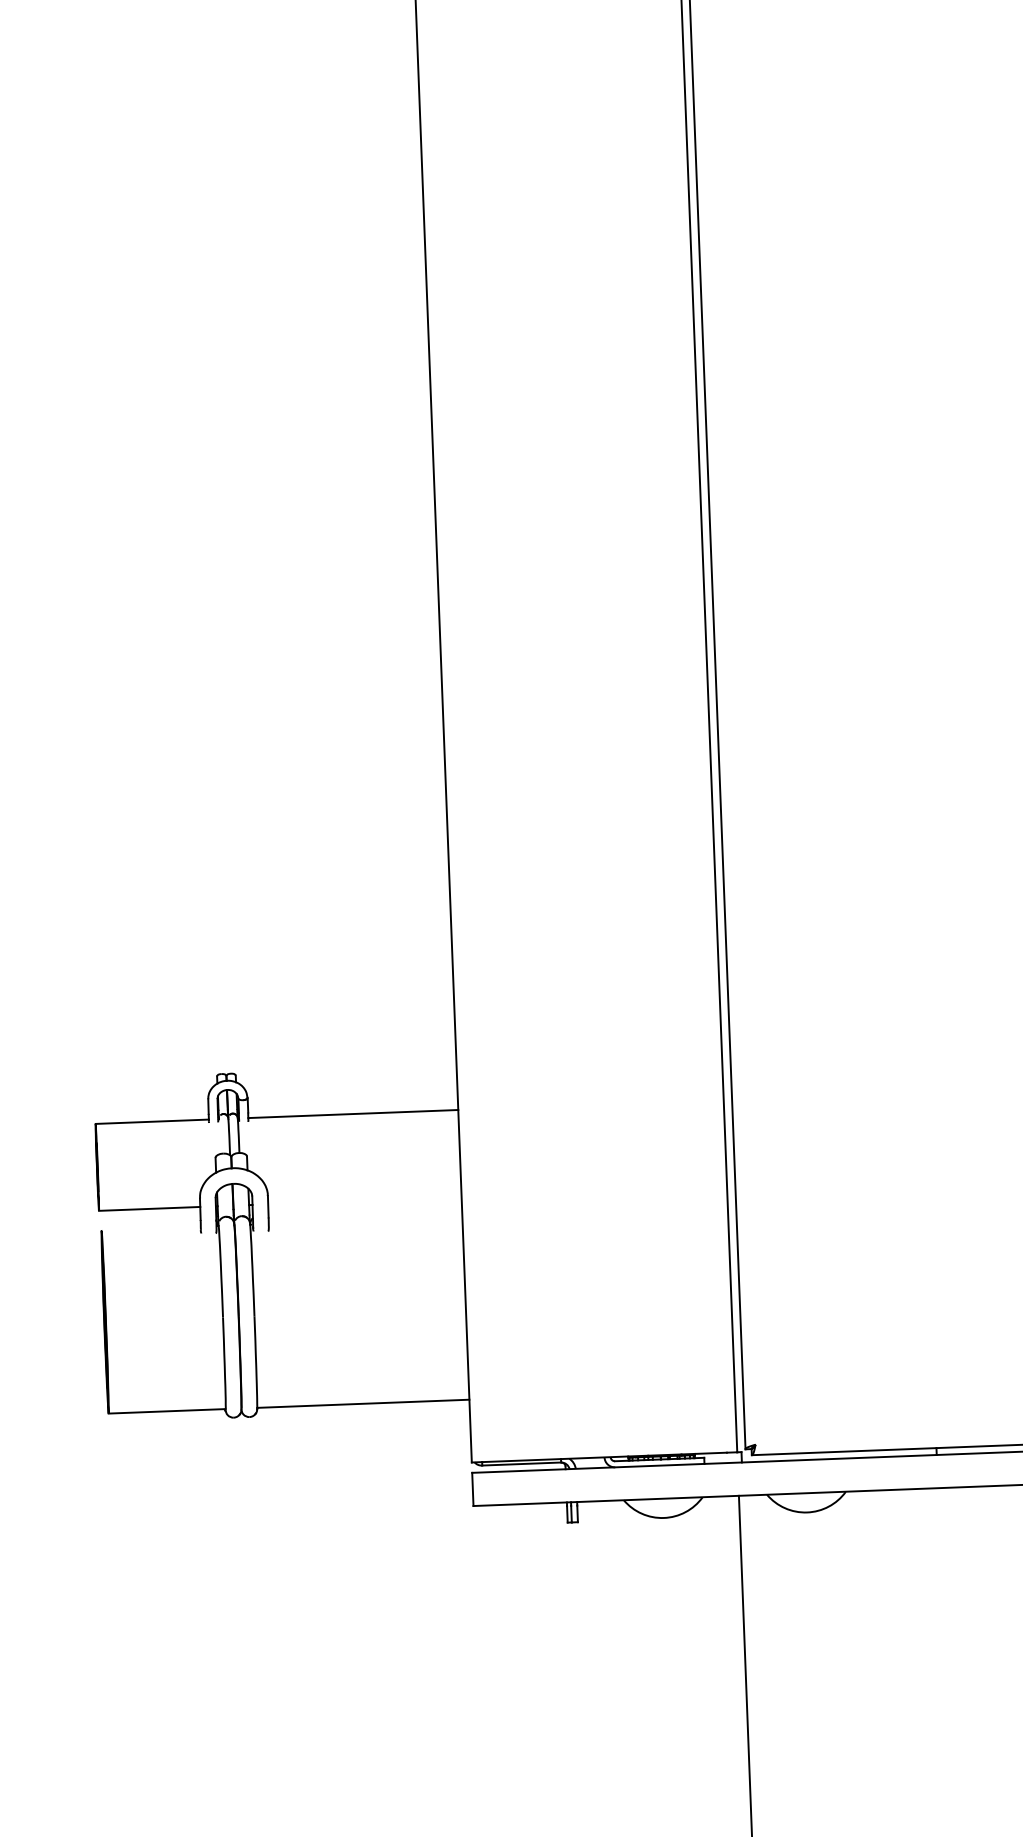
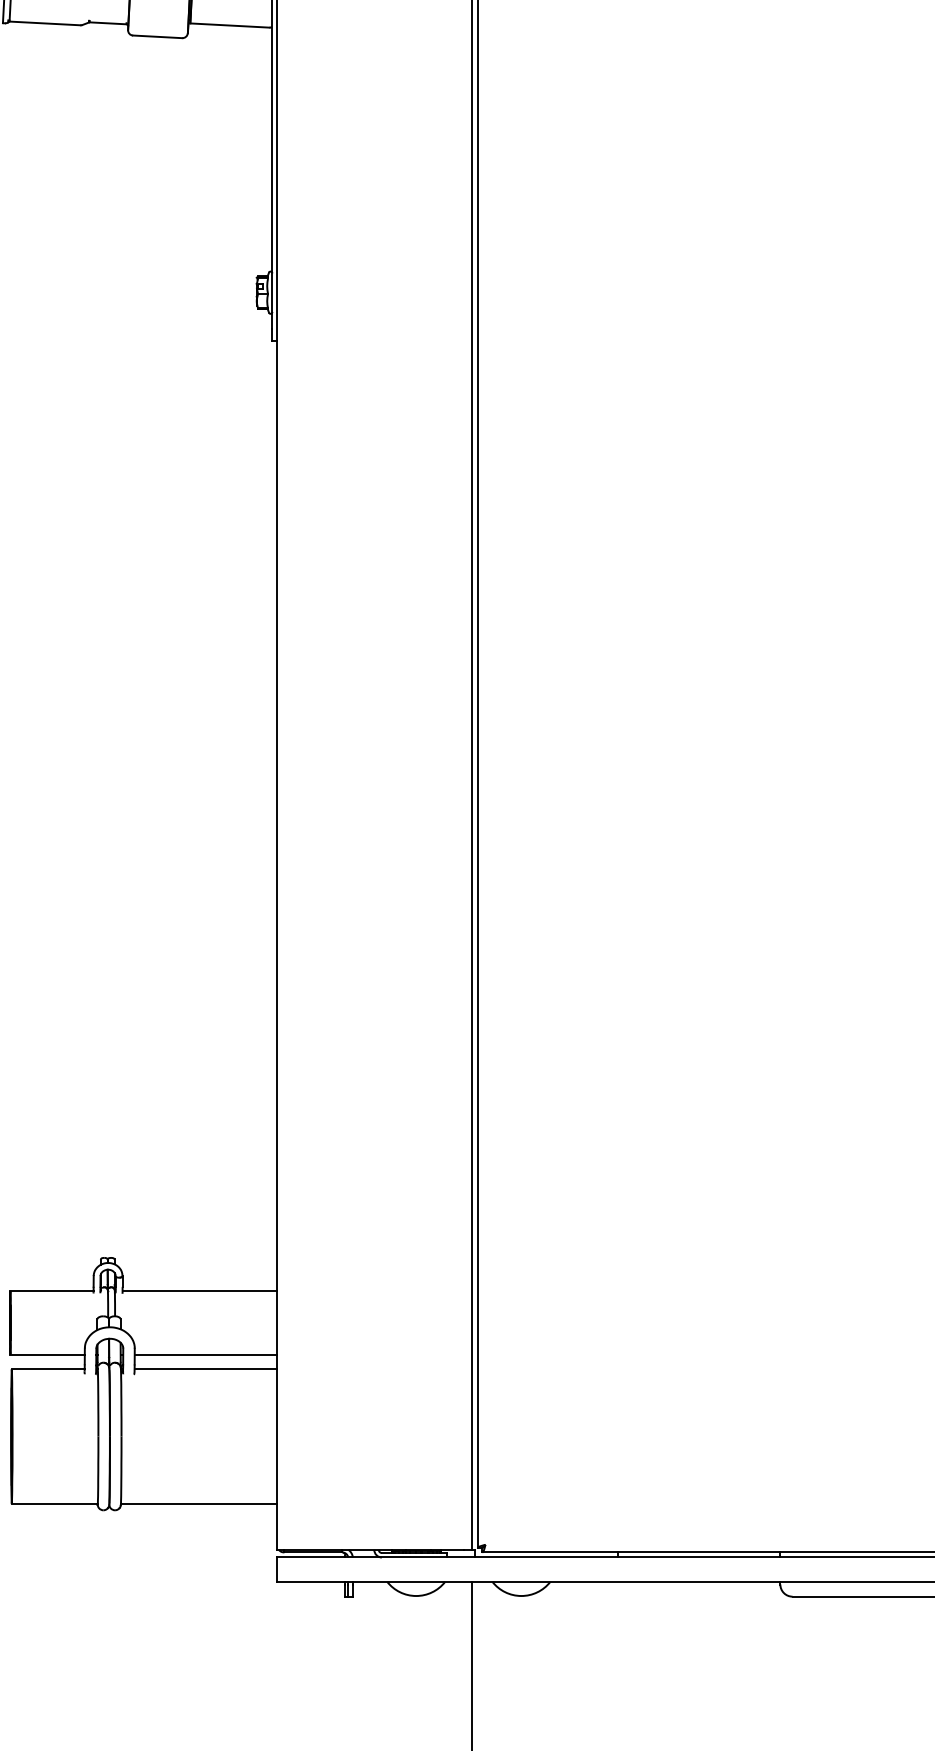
line: (364, 1200) -> (205, 1354), added
line: (365, 1220) -> (205, 1369), added
line: (150, 1228) -> (47, 1369), added

